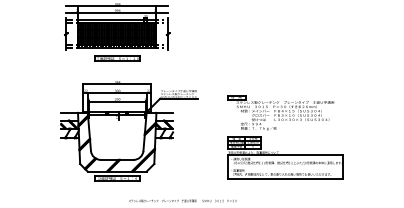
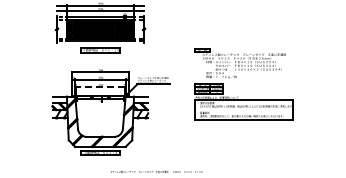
line: (116, 101) -> (99, 86), solid -> dashed
part: (276, 129) -> (236, 77), moved

